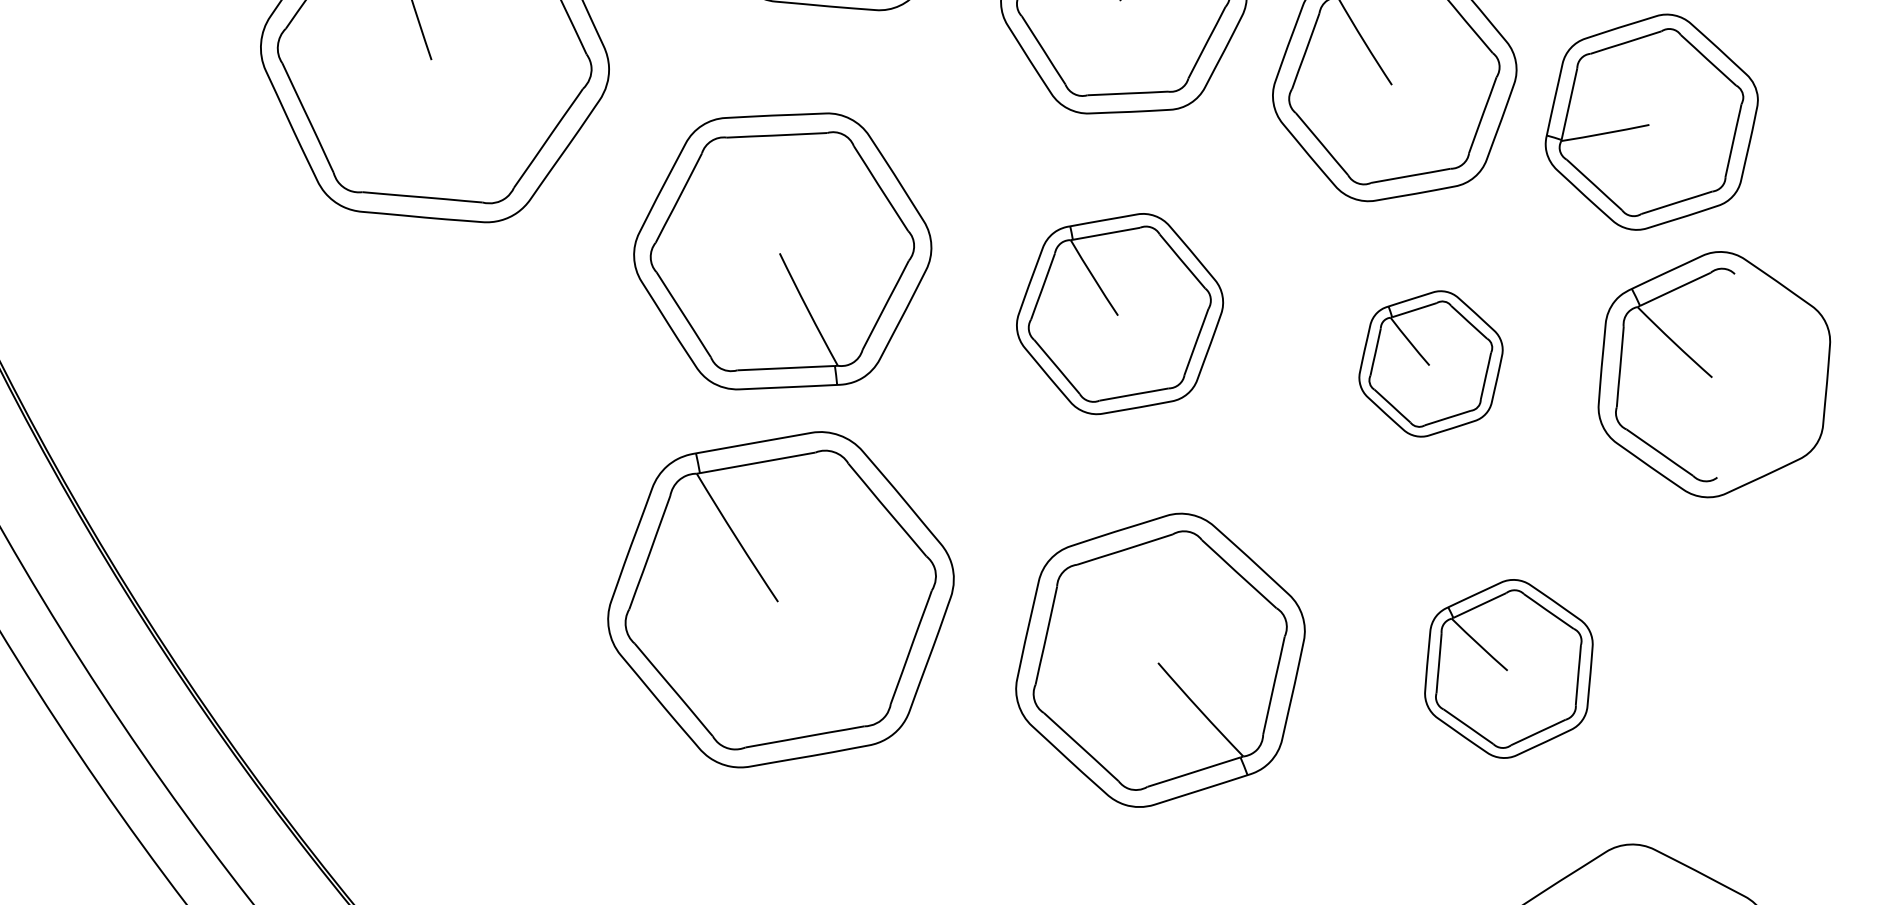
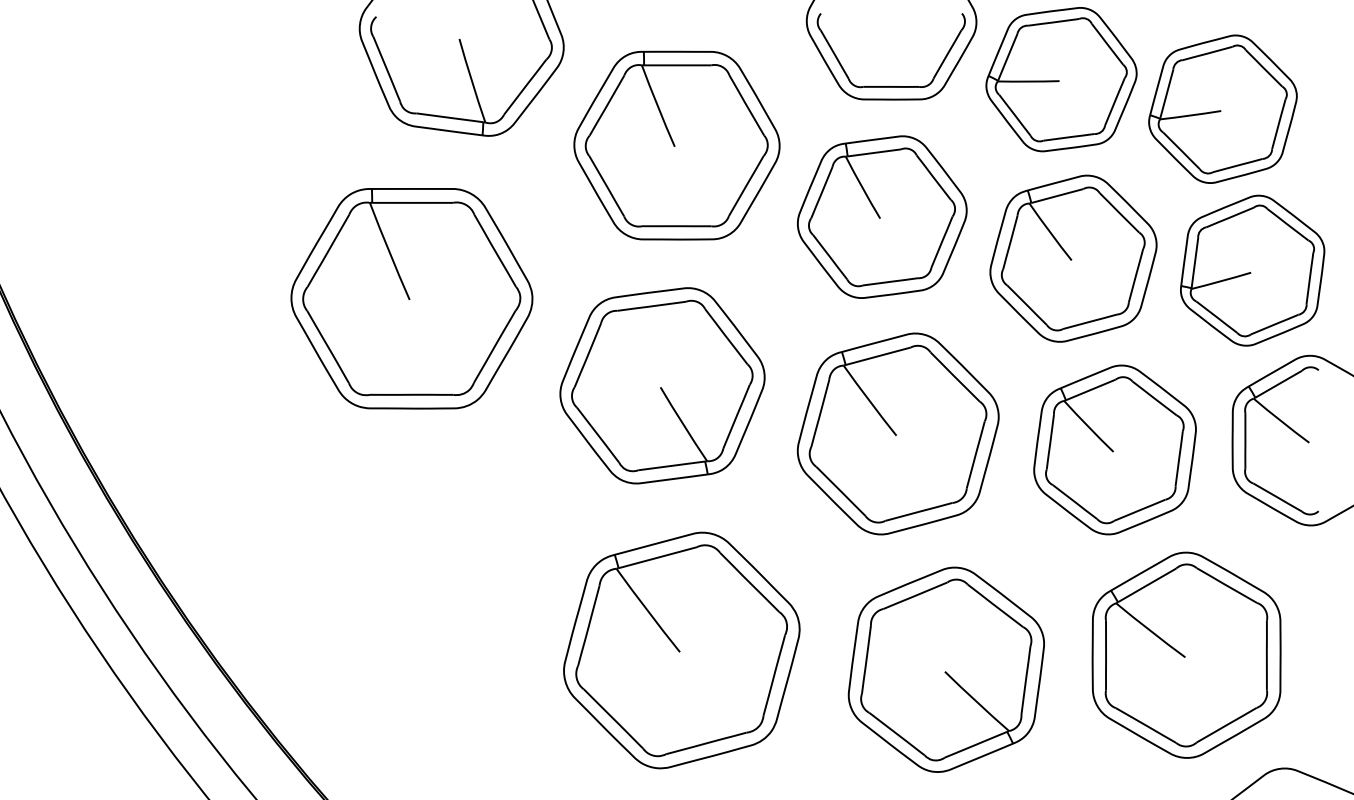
part: (782, 250) -> (662, 385), moved
part: (1119, 313) -> (897, 433), size x1.43
part: (1430, 363) -> (1114, 449), size x1.67
part: (1508, 667) -> (1186, 654), size x1.67

